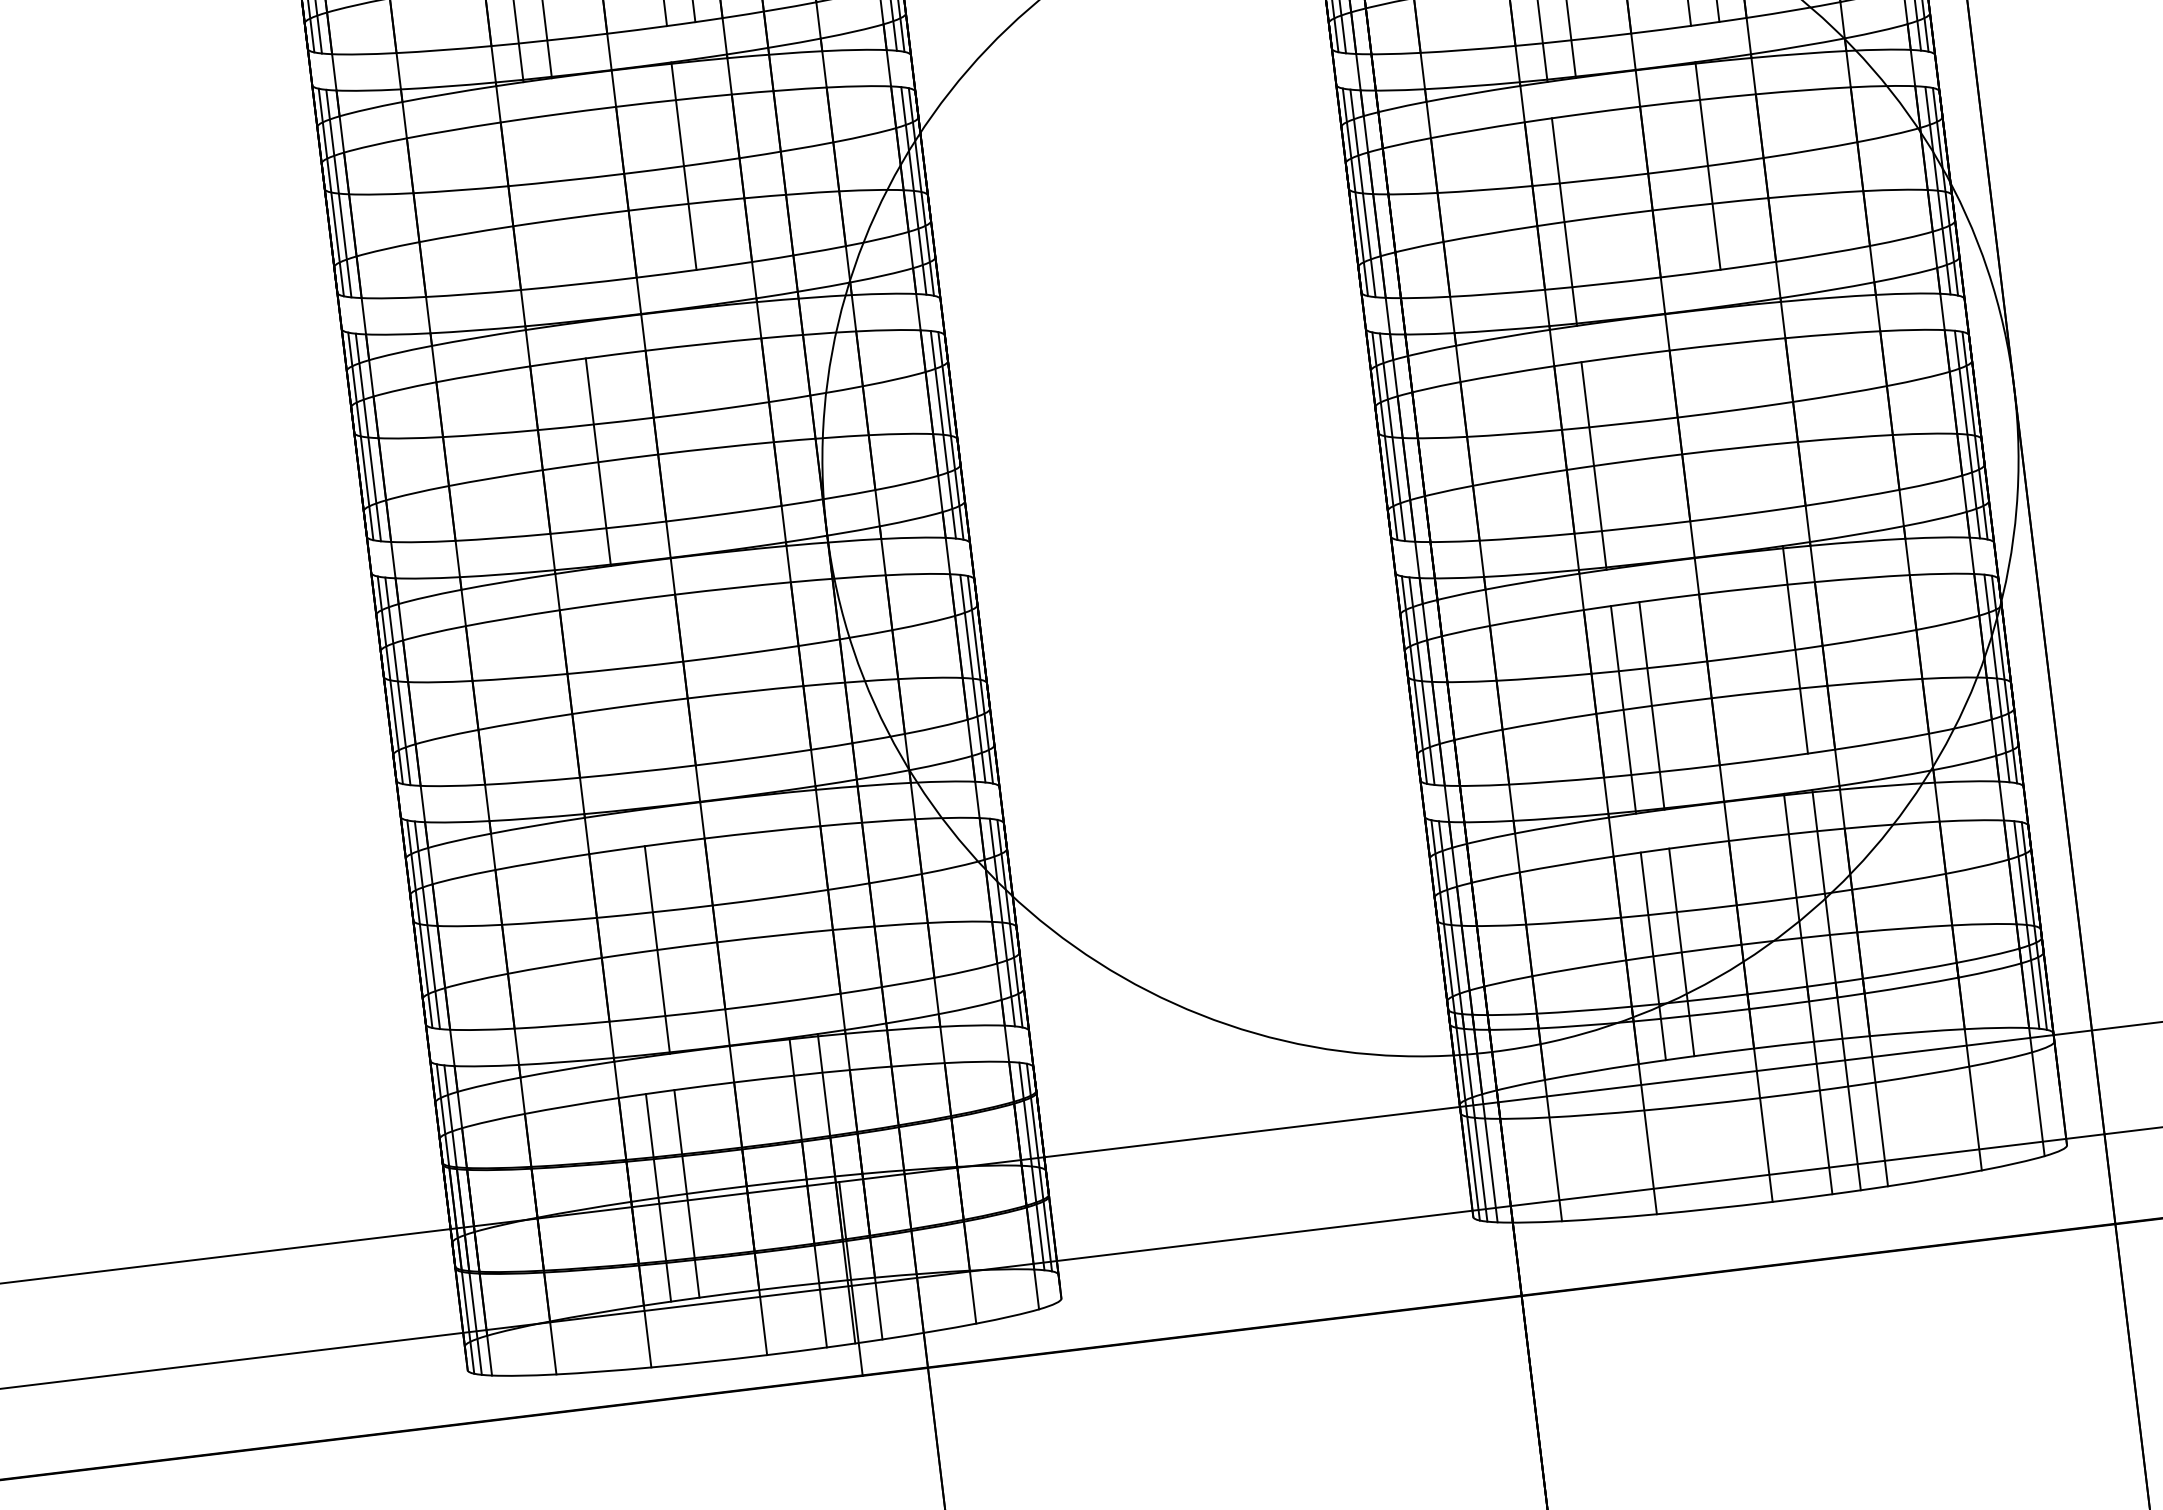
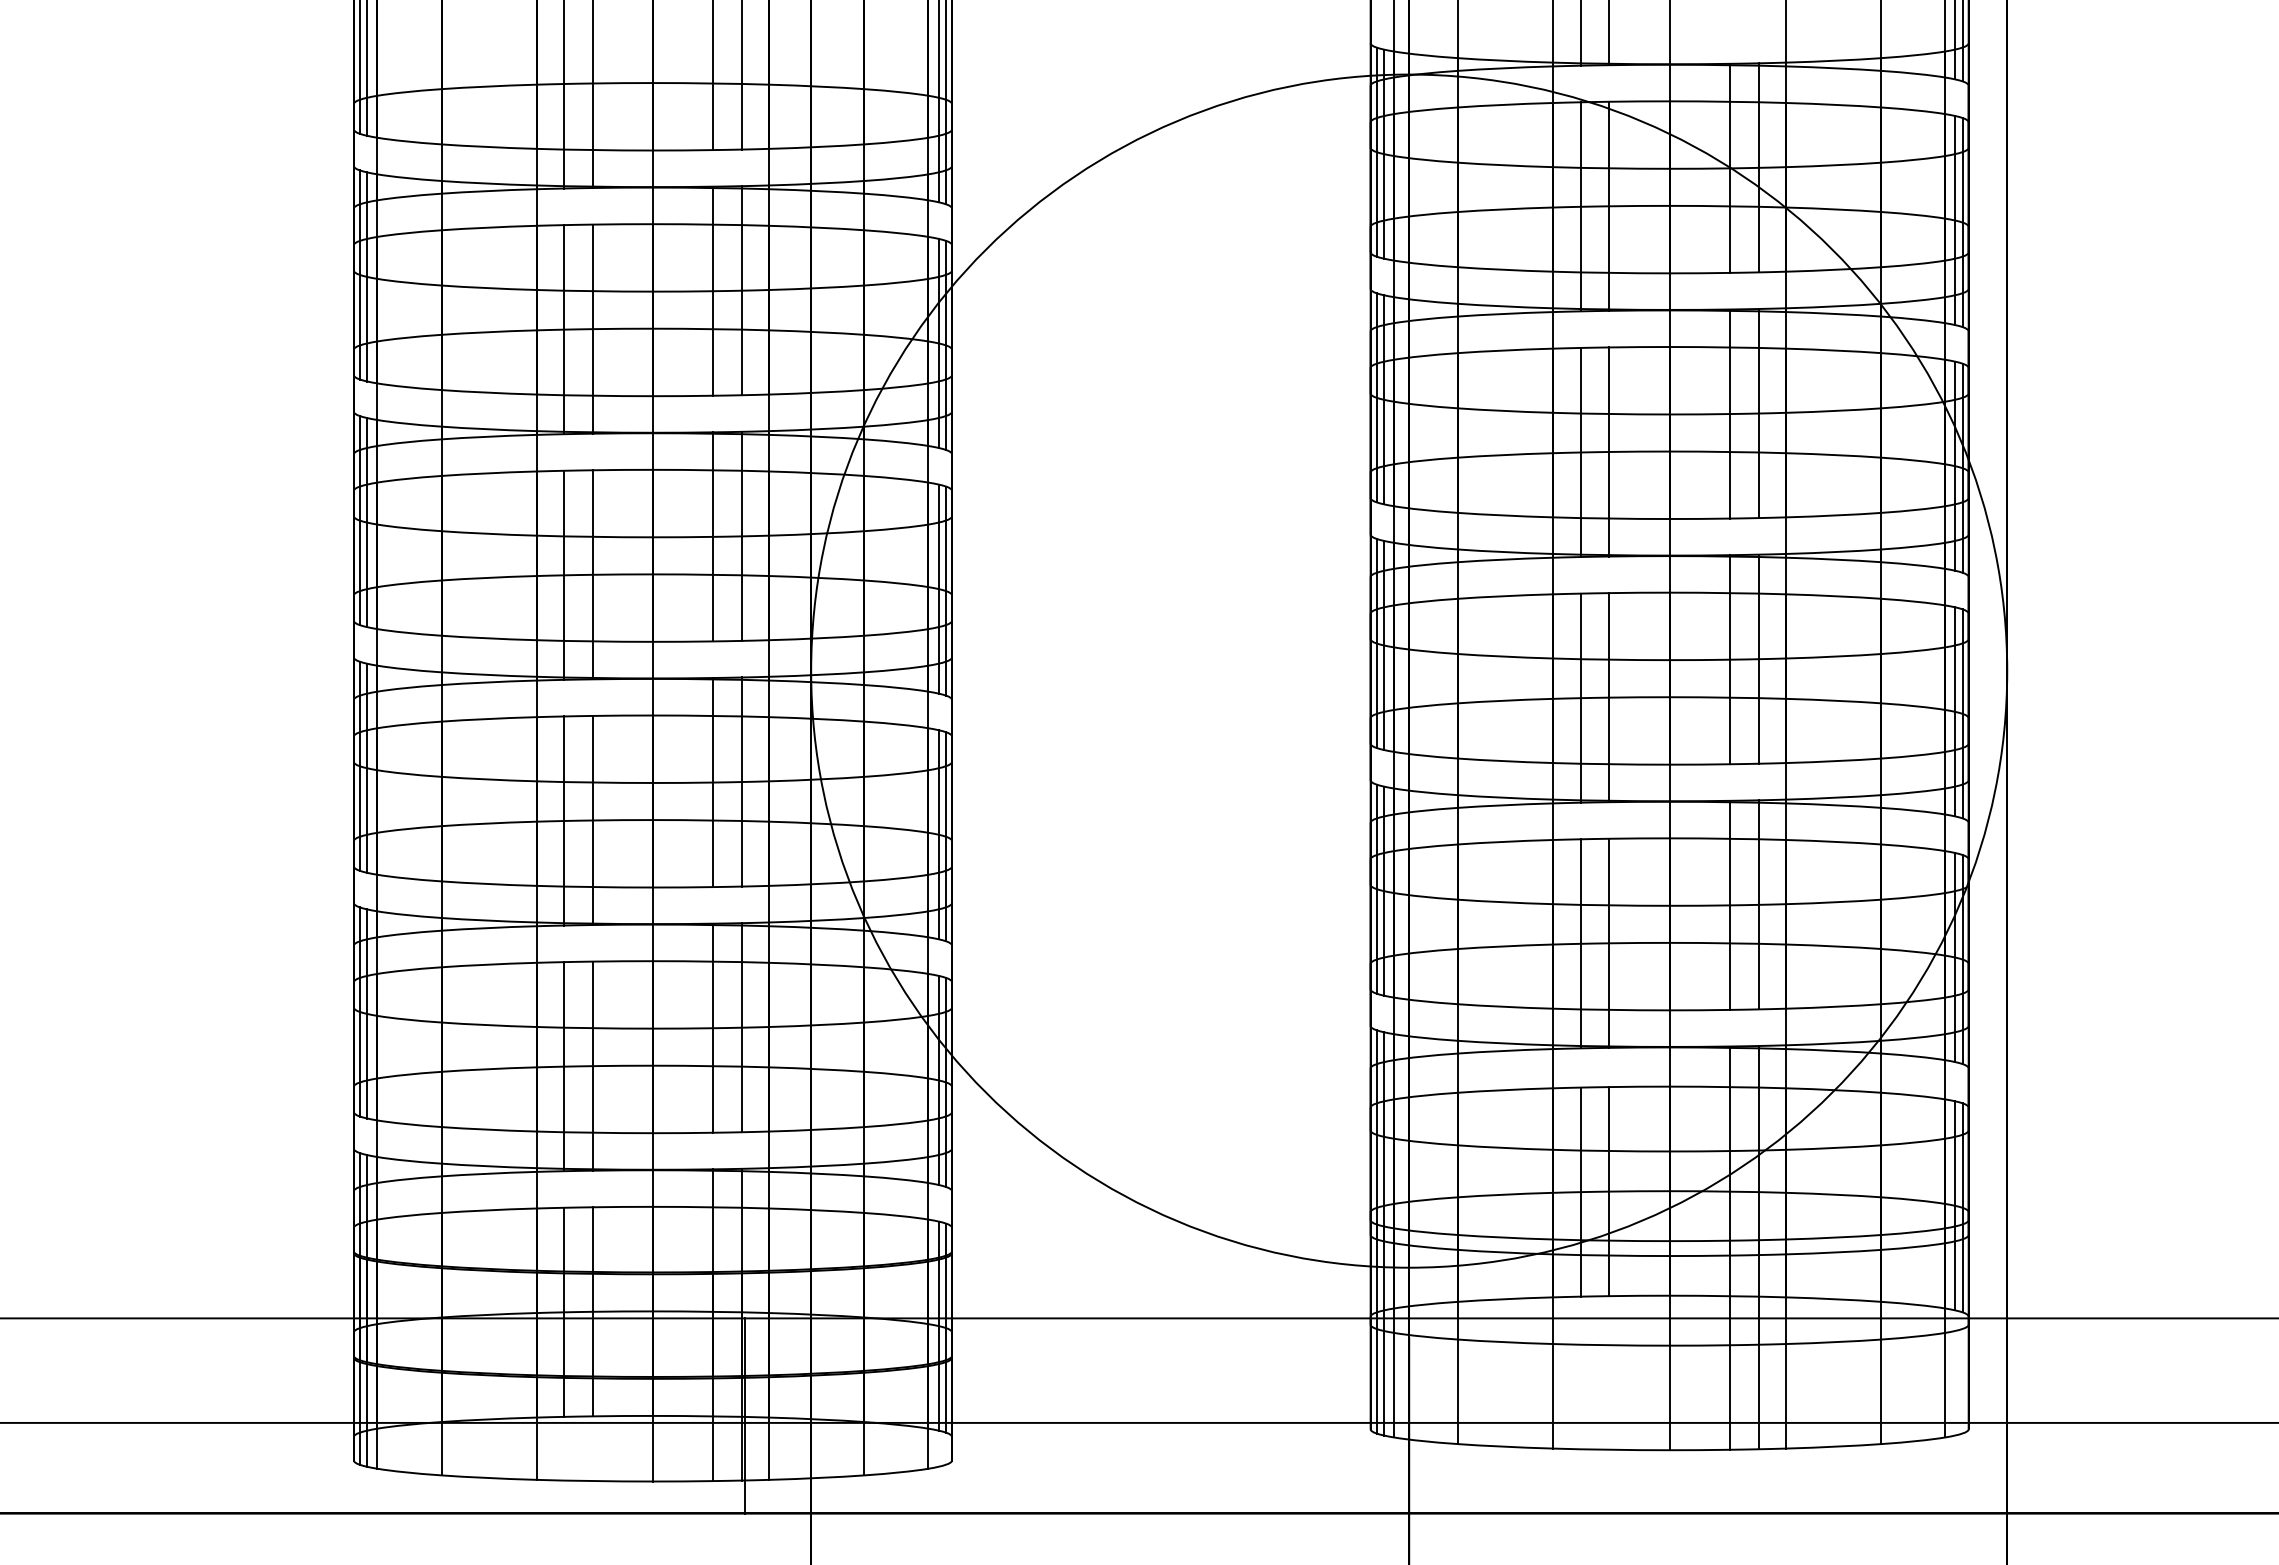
line: (711, 162) -> (741, 290), added
line: (1736, 162) -> (1758, 413), added
line: (568, 217) -> (592, 328), added
line: (1592, 217) -> (1609, 451), added
line: (540, 222) -> (564, 329), added
line: (741, 405) -> (741, 535), added
line: (1765, 405) -> (1758, 658), added
line: (713, 409) -> (713, 536), added
line: (1737, 409) -> (1729, 659), added
line: (1622, 461) -> (1609, 697), added
line: (570, 465) -> (564, 574), added
line: (770, 649) -> (741, 781), added
line: (1766, 652) -> (1729, 904), added
line: (743, 653) -> (713, 782), added
line: (627, 706) -> (592, 820), added
line: (599, 709) -> (564, 820), added
line: (800, 893) -> (741, 1027), added
line: (772, 897) -> (713, 1027), added
line: (629, 953) -> (564, 1066), added

